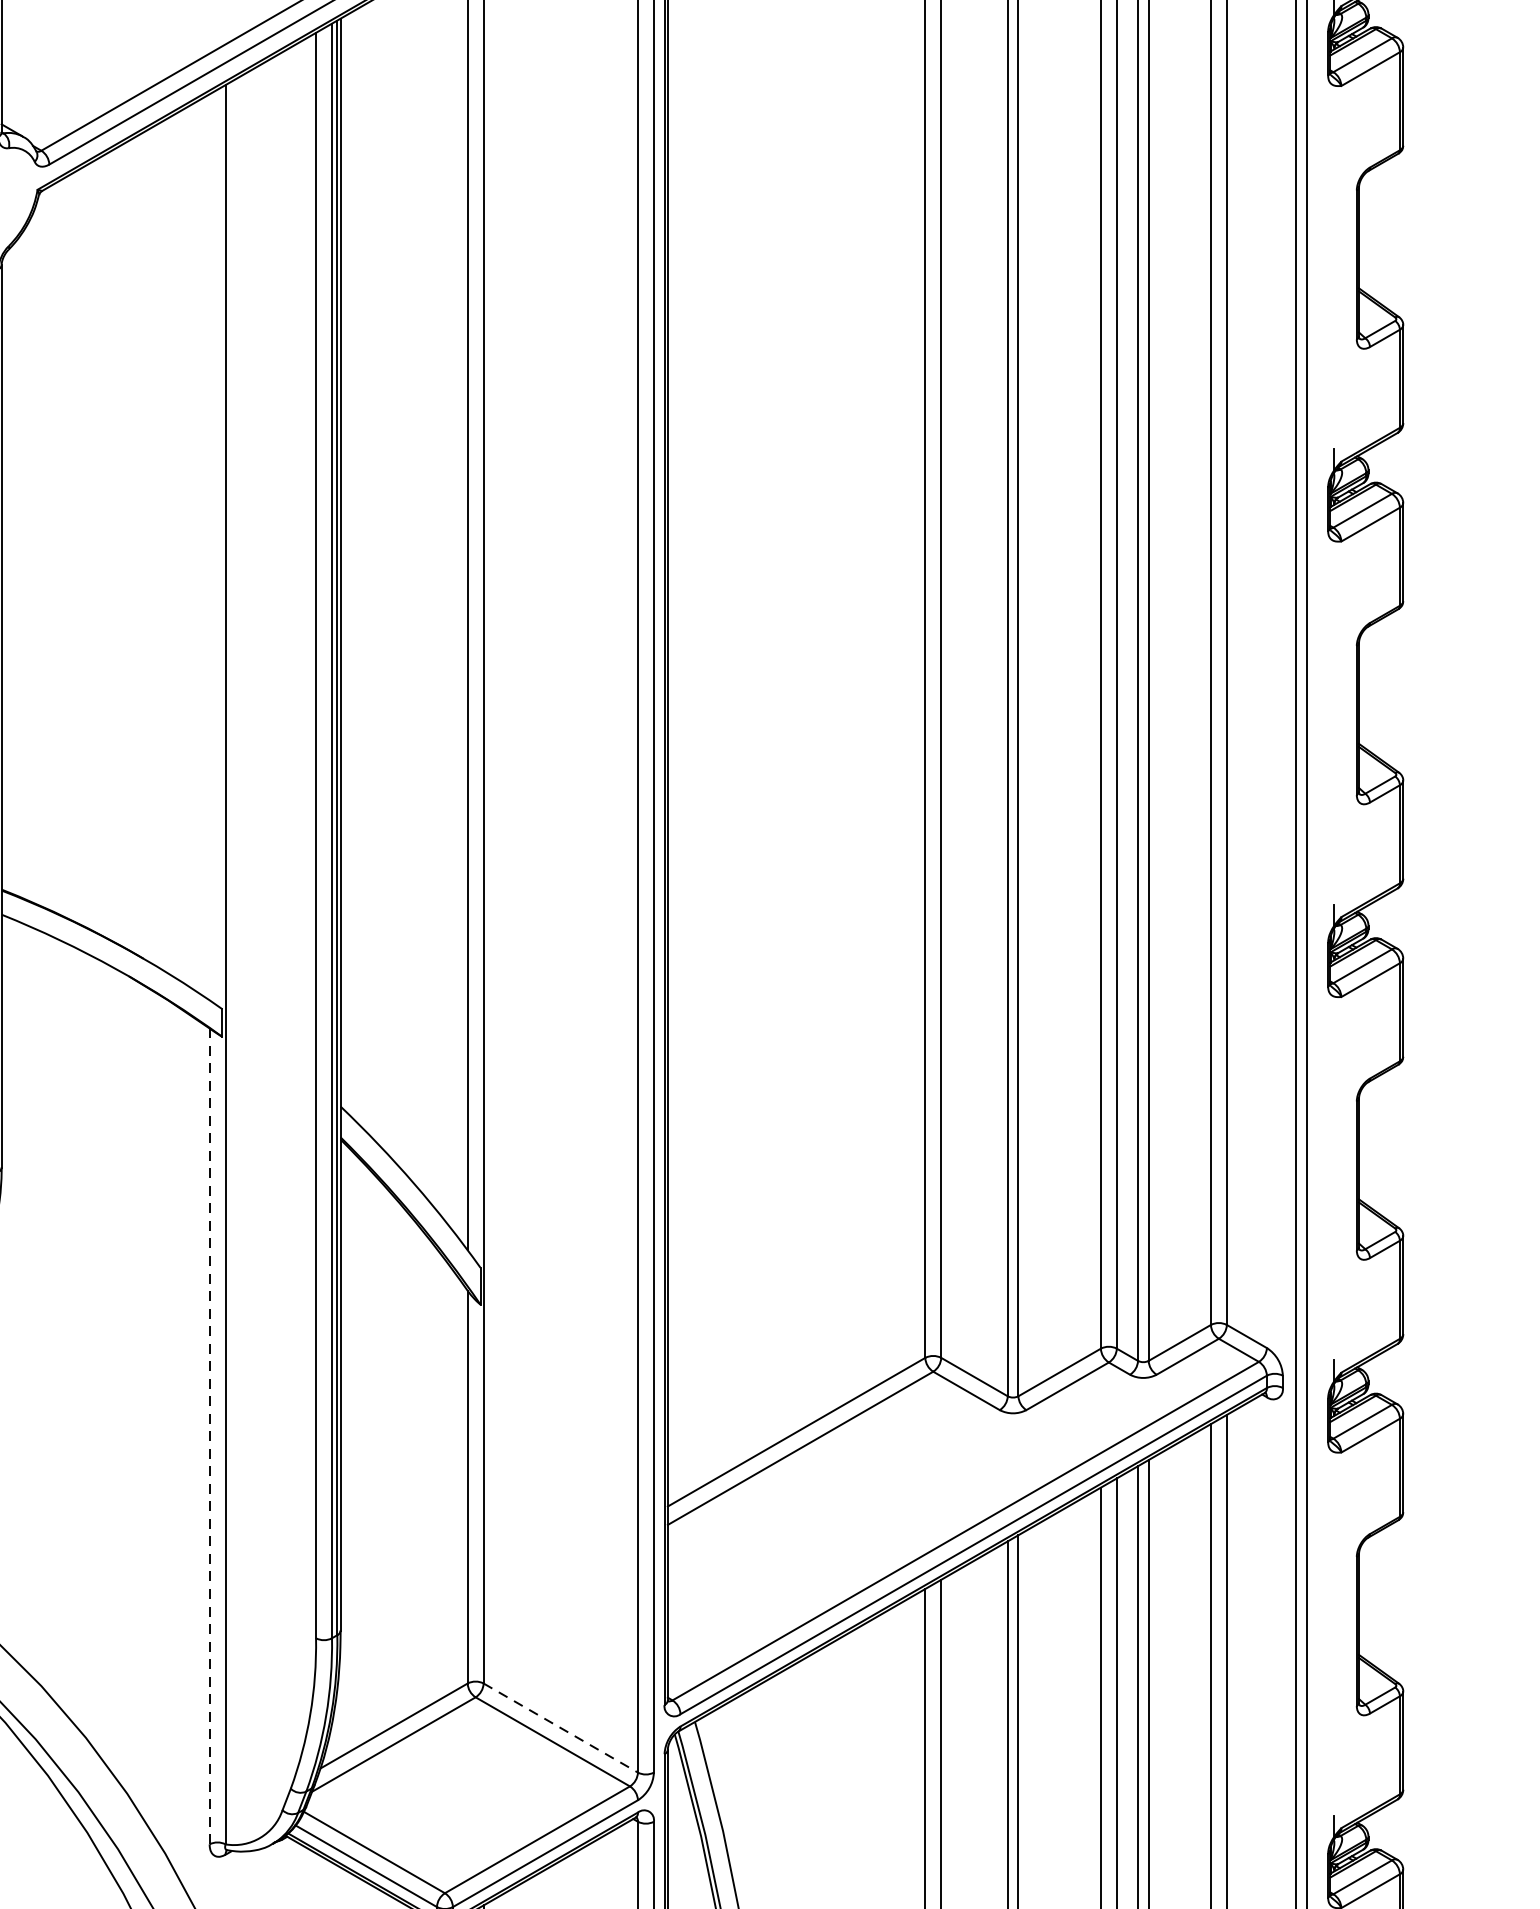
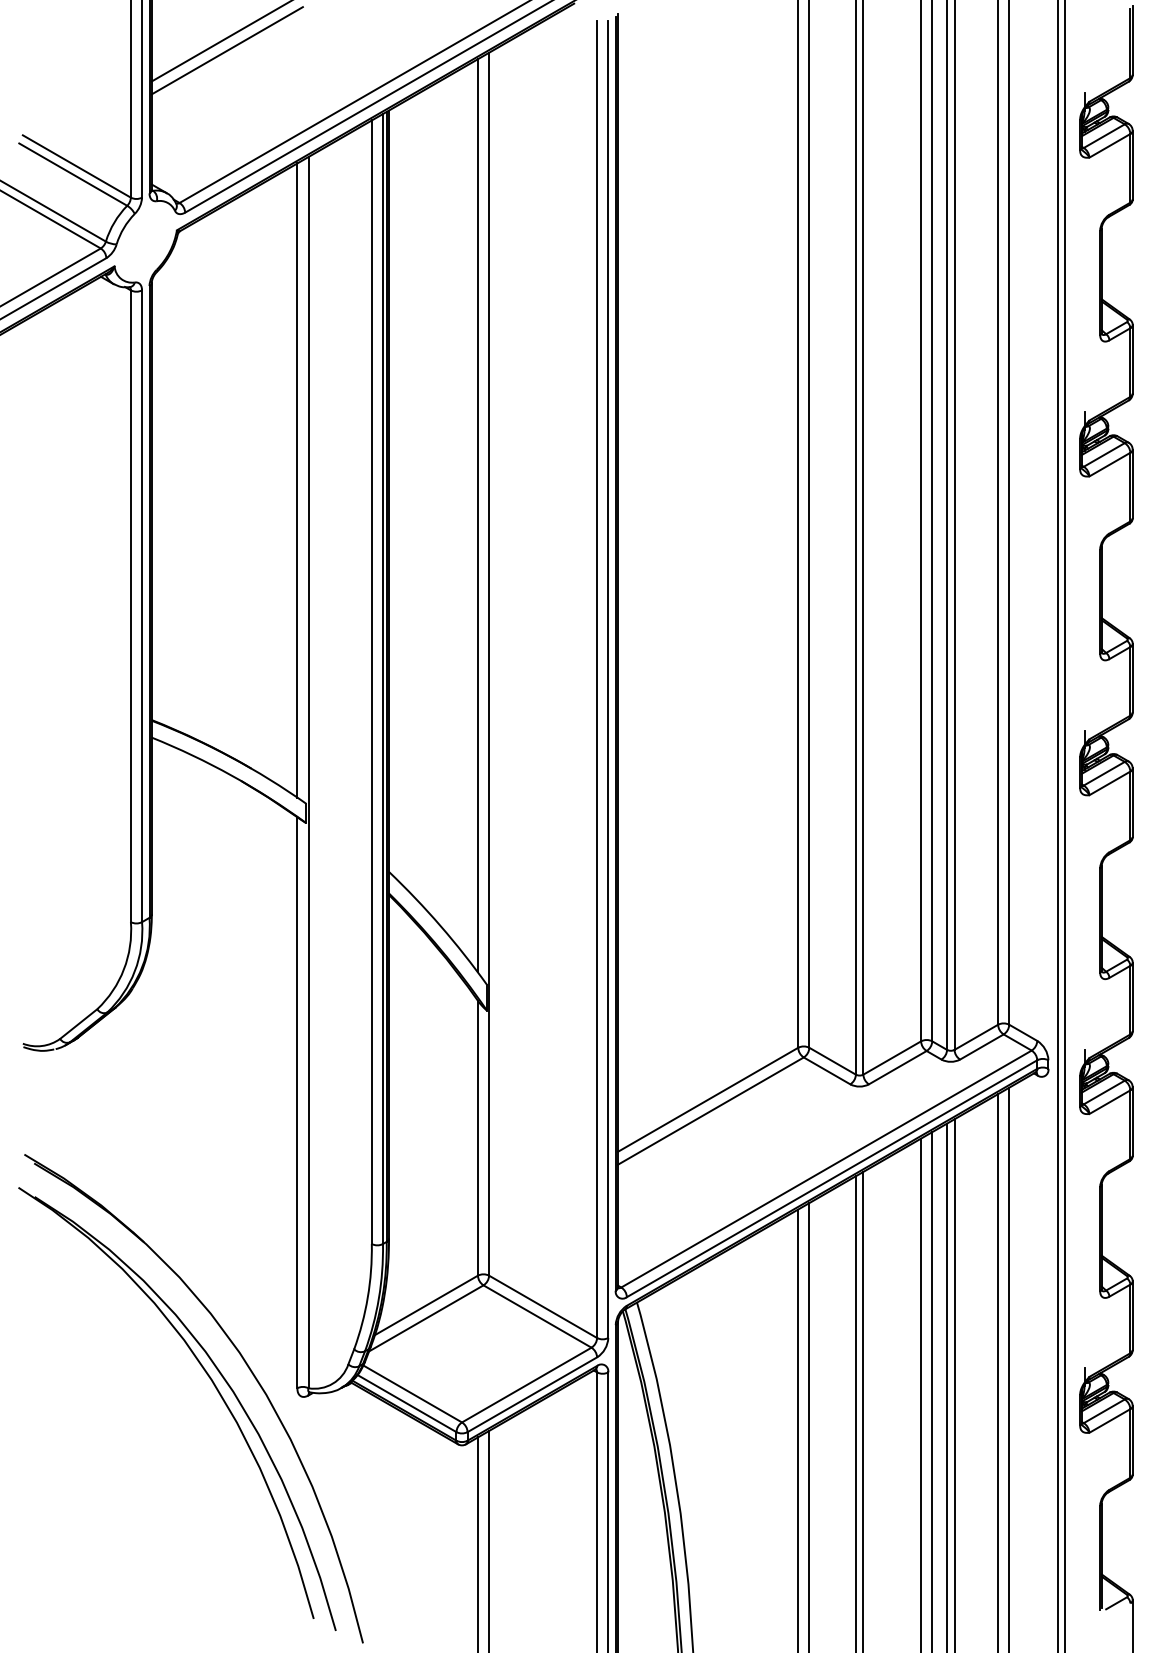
line: (209, 547) -> (297, 480), added
line: (209, 1436) -> (297, 1102), dashed -> solid
line: (561, 1728) -> (543, 1307), dashed -> solid

